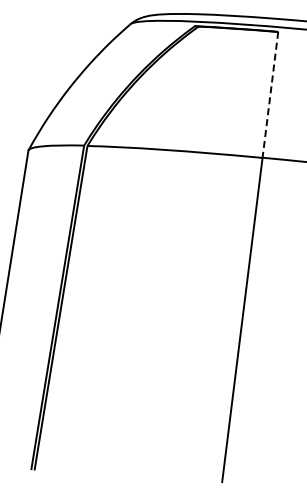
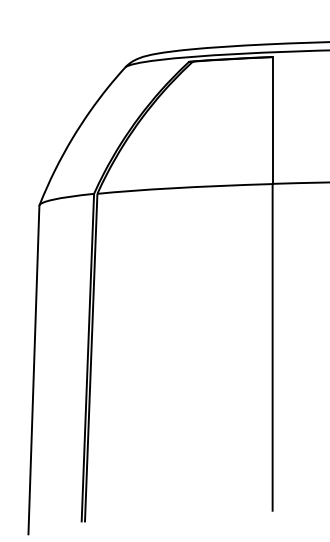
line: (270, 94) -> (272, 120), dashed -> solid

